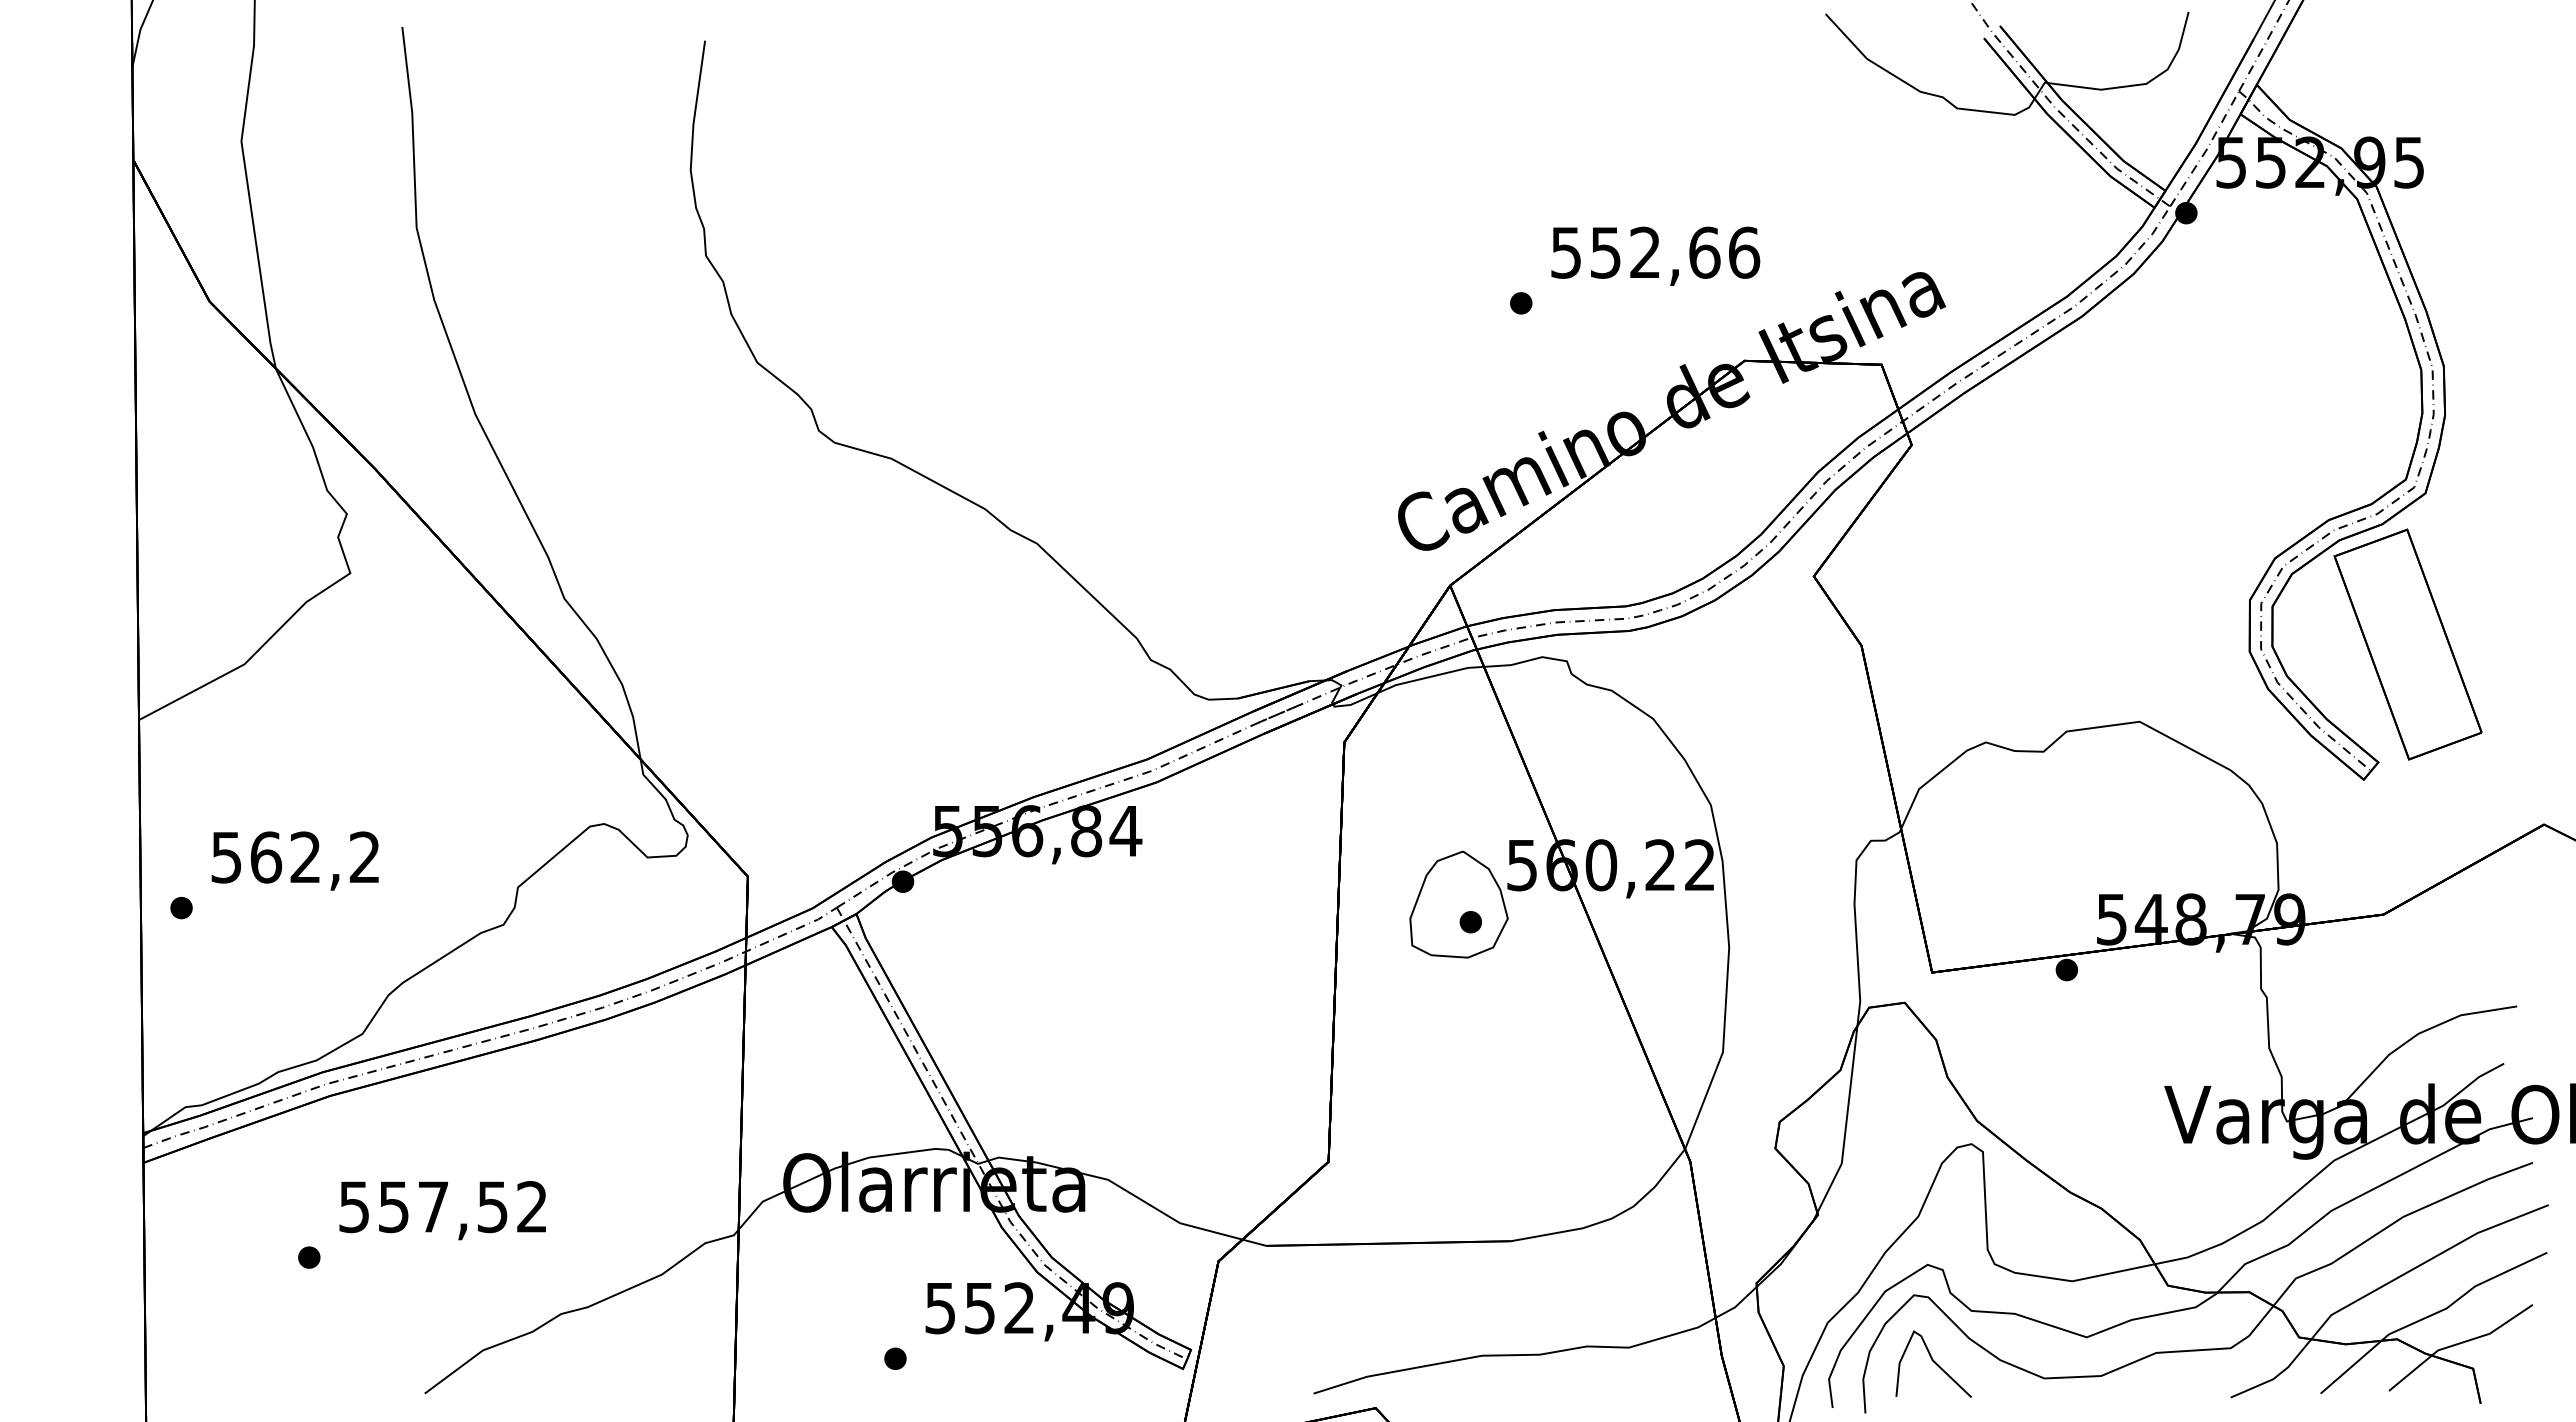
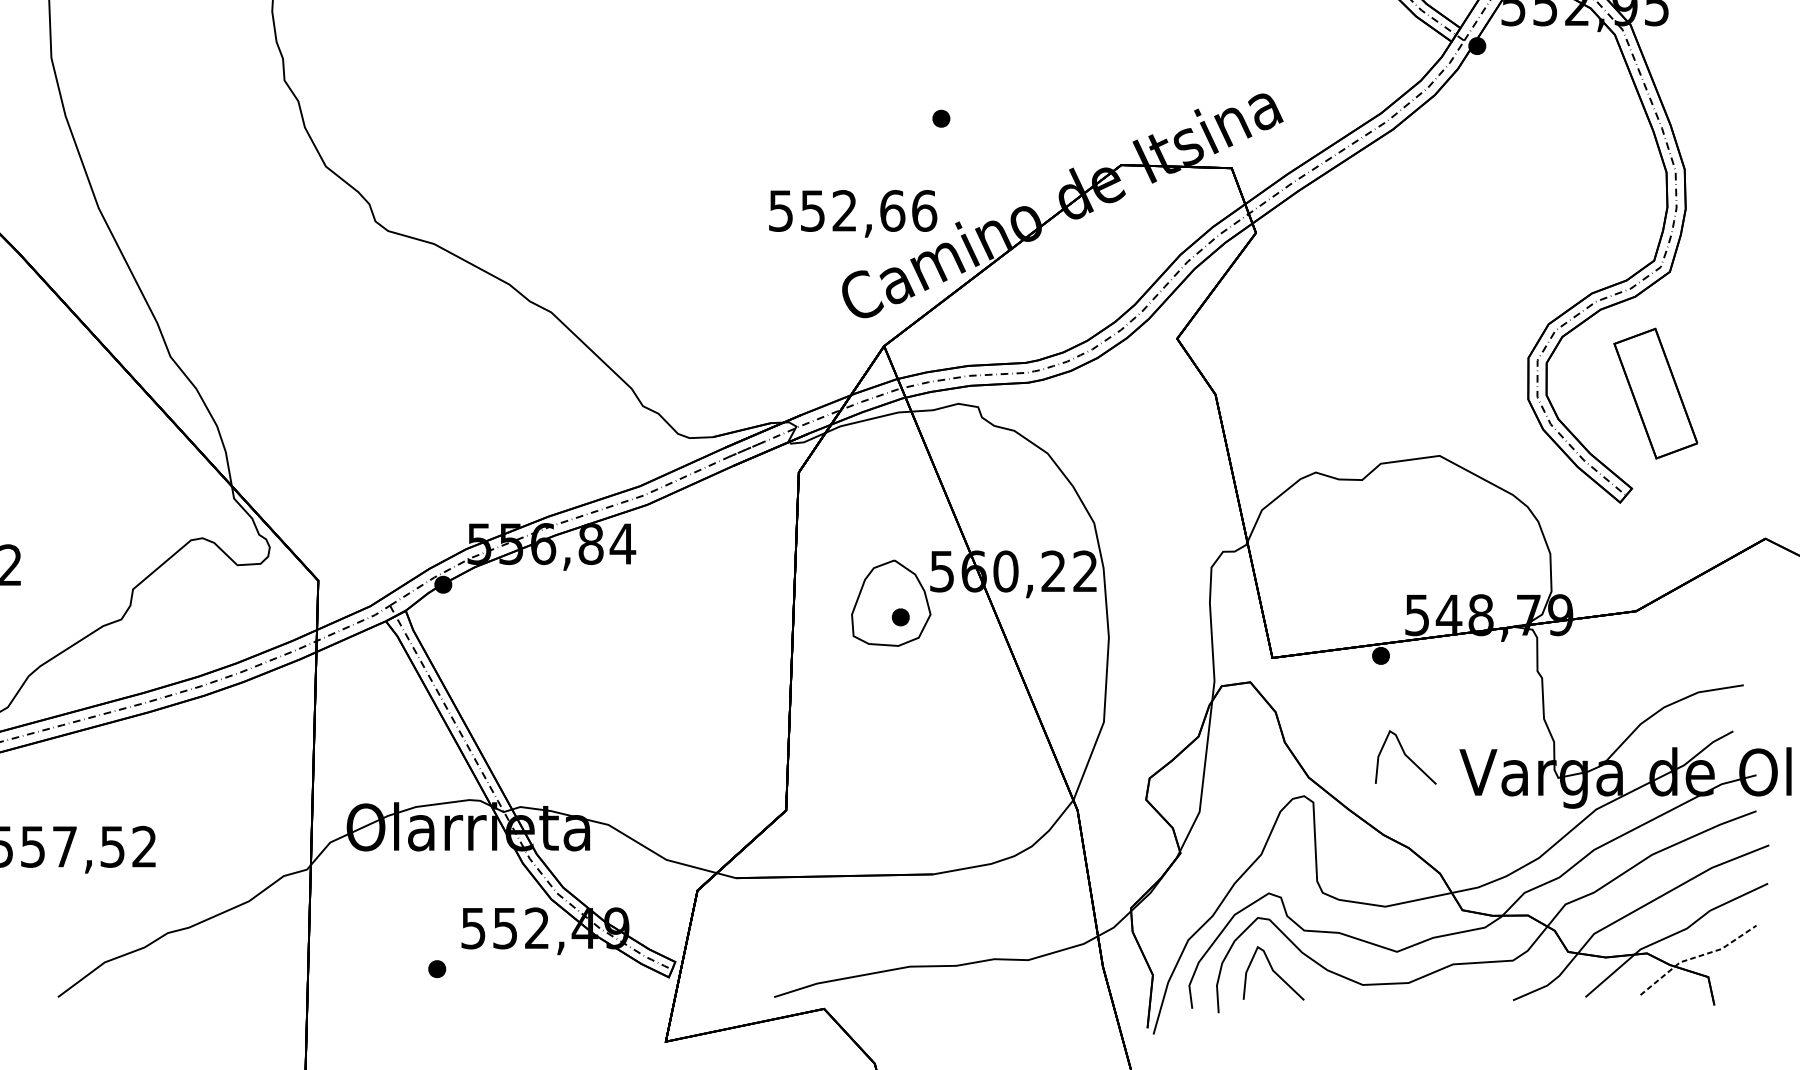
text: (1655, 255) -> (852, 213), moved
part: (2407, 644) -> (1655, 393), size x0.7
curve: (2097, 1094) -> (1405, 756), added
line: (2458, 1343) -> (1696, 956), solid -> dashed

